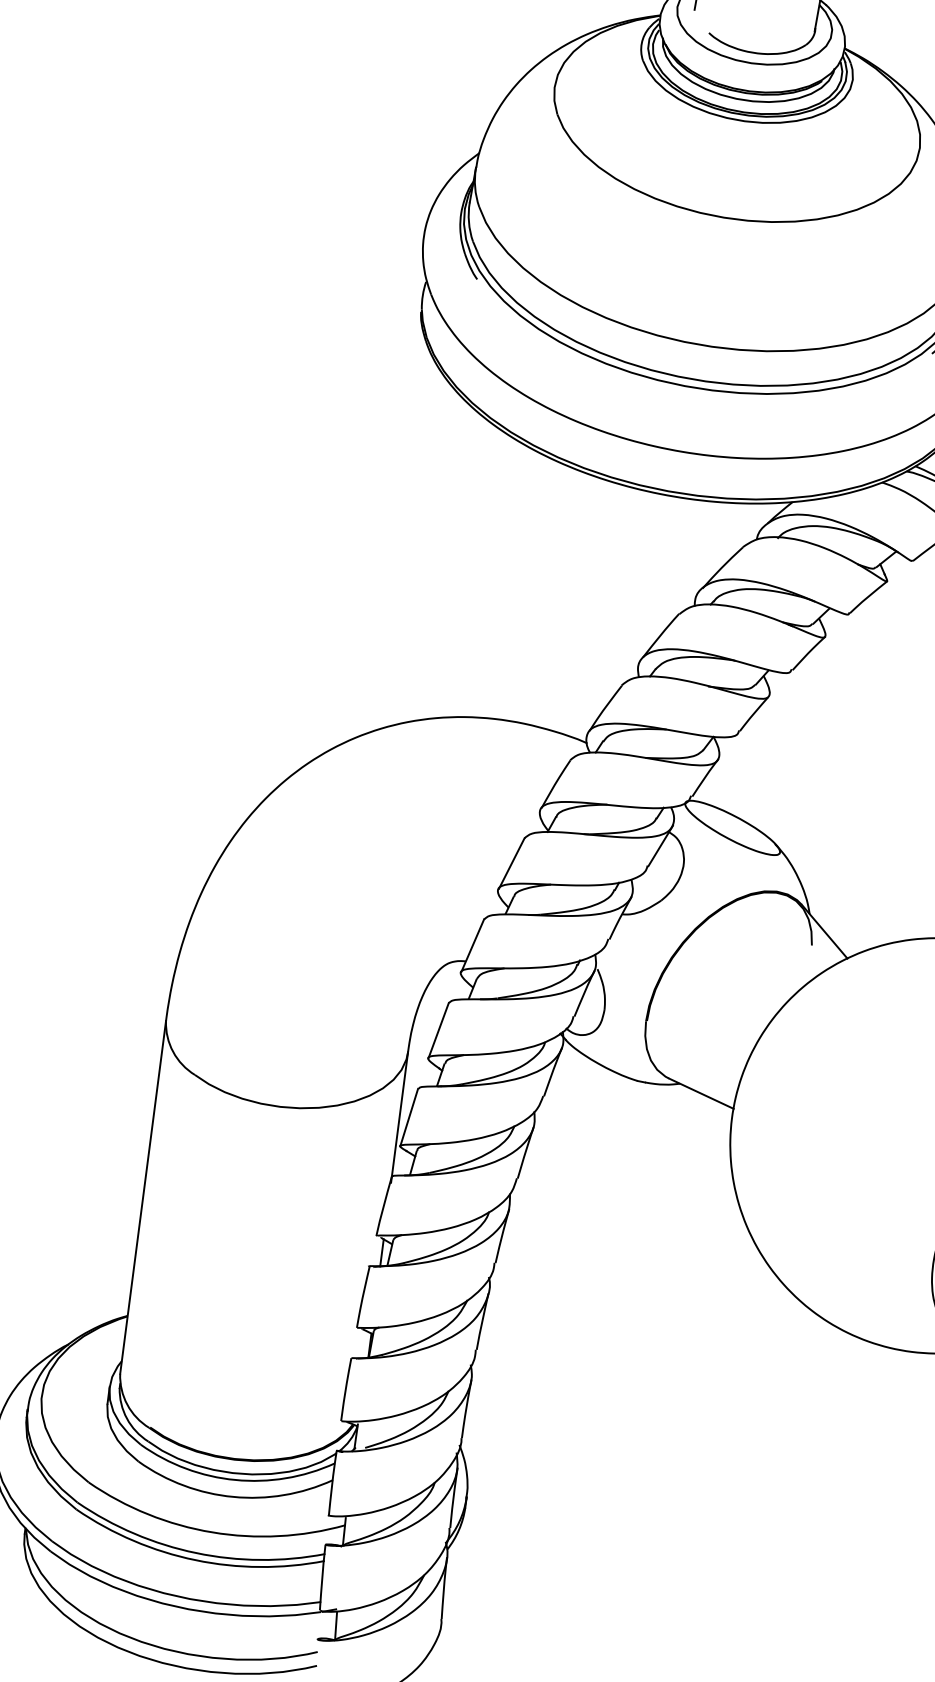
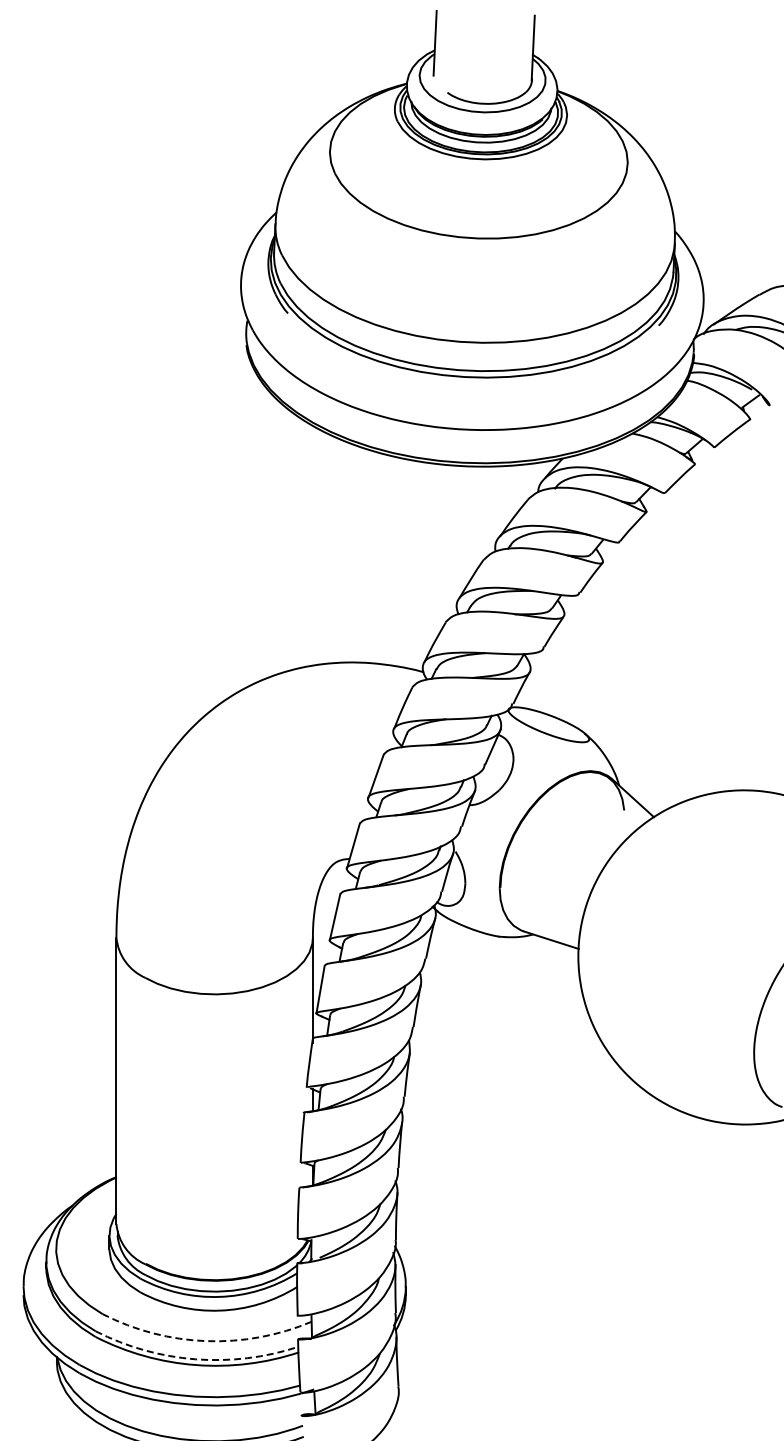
arc: (212, 1532) -> (206, 1341), solid -> dashed
arc: (195, 1553) -> (195, 1359), solid -> dashed

